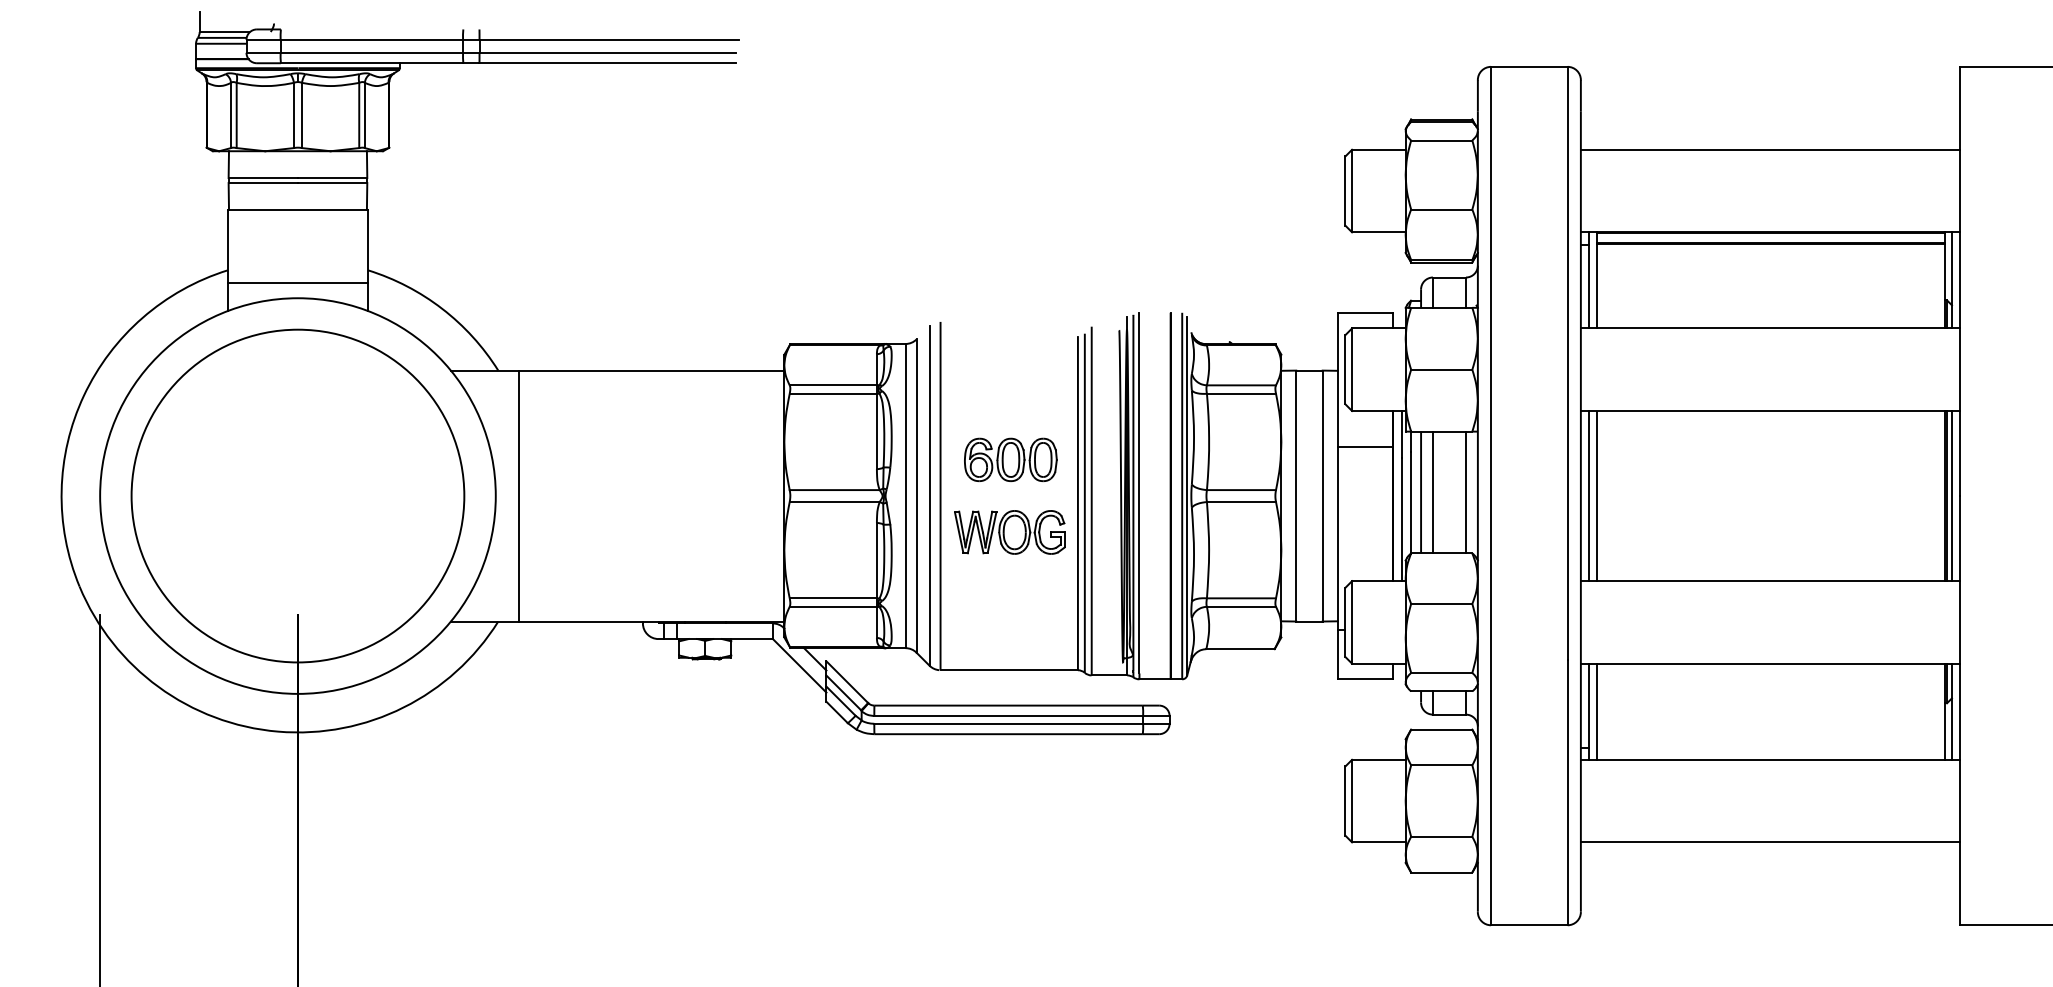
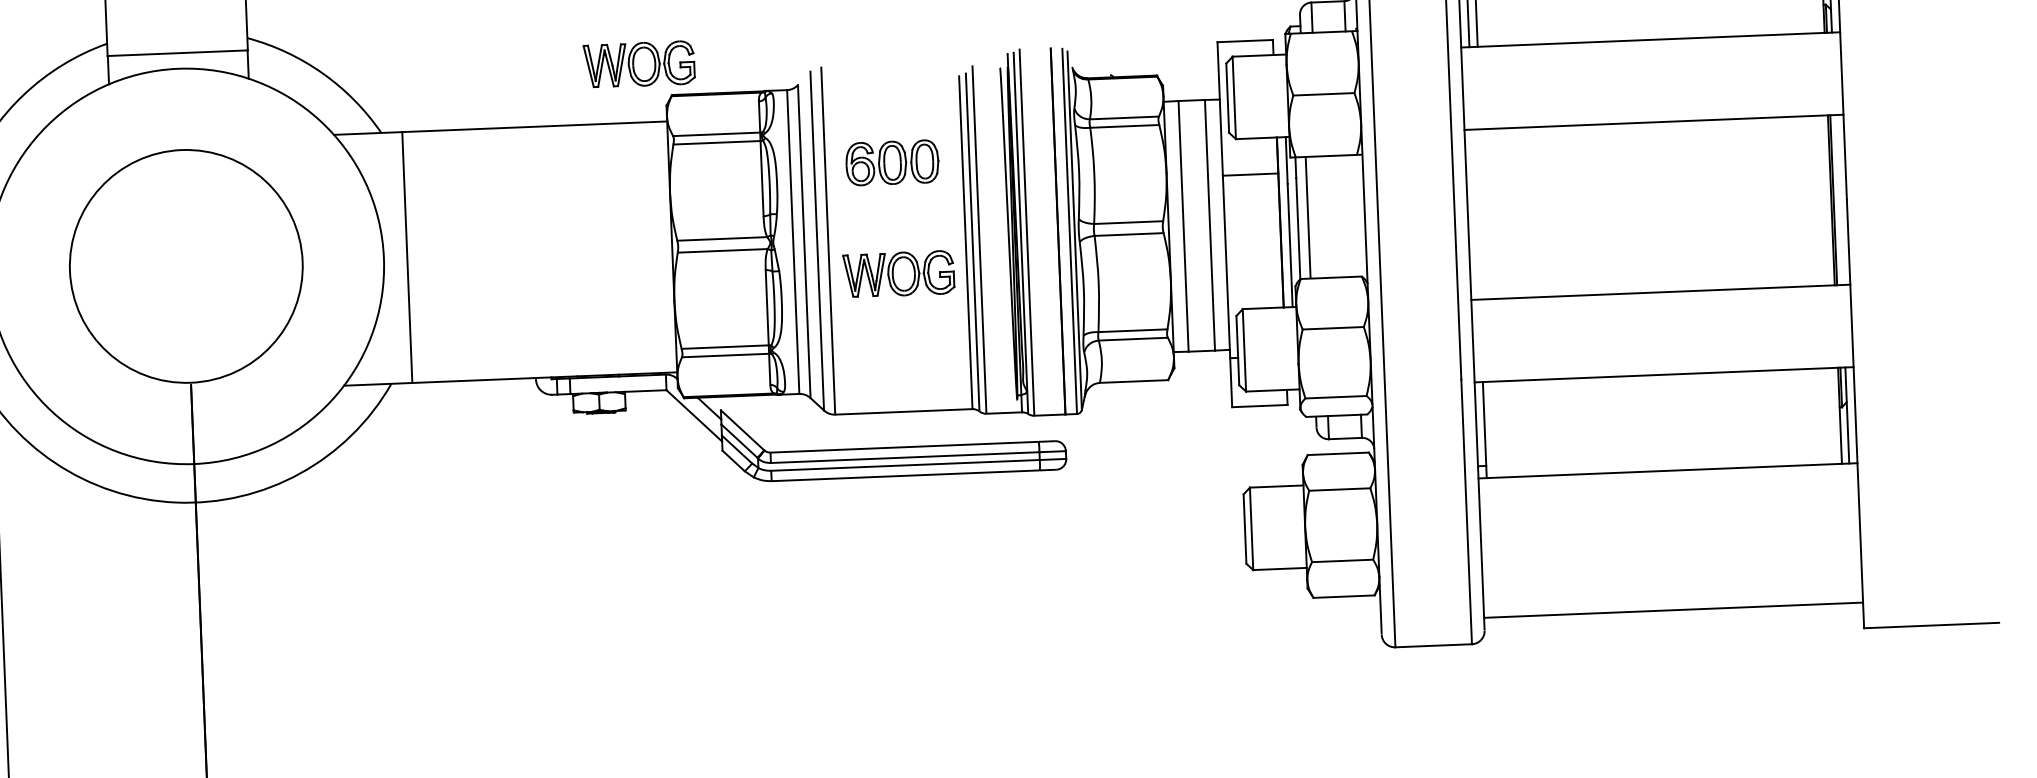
part: (758, 312) -> (639, 64), added
part: (1010, 459) -> (892, 162), moved
line: (1432, 492) -> (1319, 217), removed
line: (1465, 492) -> (1352, 216), removed
circle: (297, 495) -> (185, 265), size x0.7
line: (1589, 496) -> (1476, 215), removed
line: (1597, 496) -> (1484, 214), removed
line: (1951, 496) -> (1838, 200), removed
line: (1597, 711) -> (1493, 429), removed
line: (1770, 842) -> (1673, 610), moved

